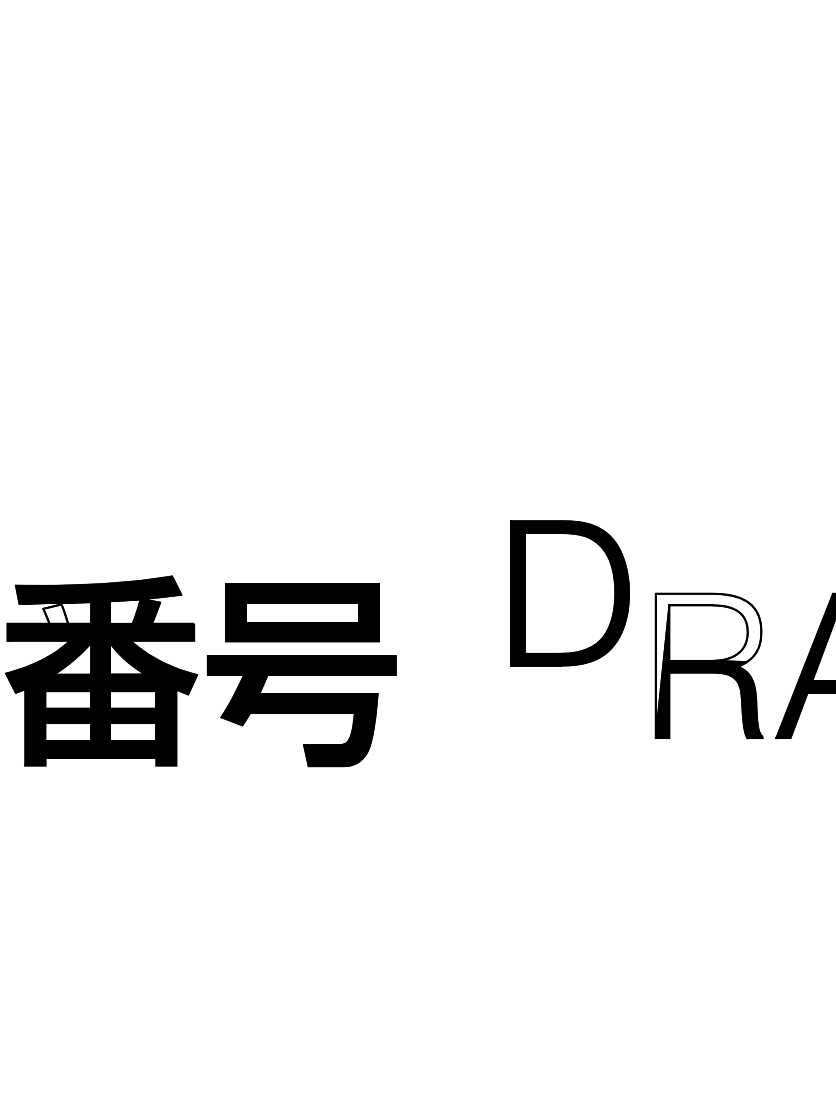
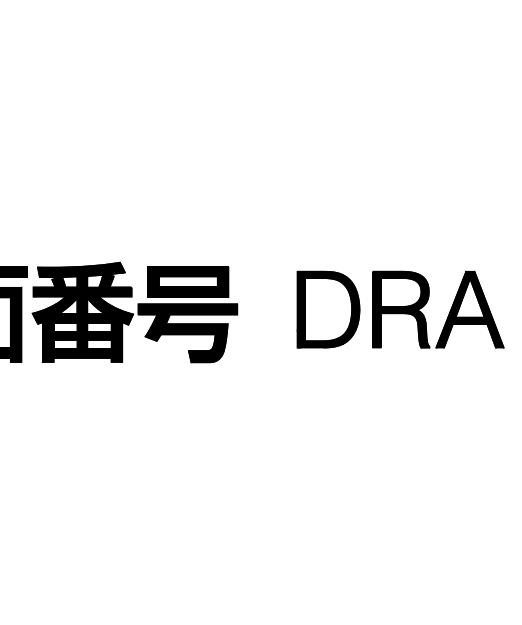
part: (570, 593) -> (328, 309), moved
fill: (54, 614) -> (58, 282), added
fill: (707, 665) -> (400, 309), added

